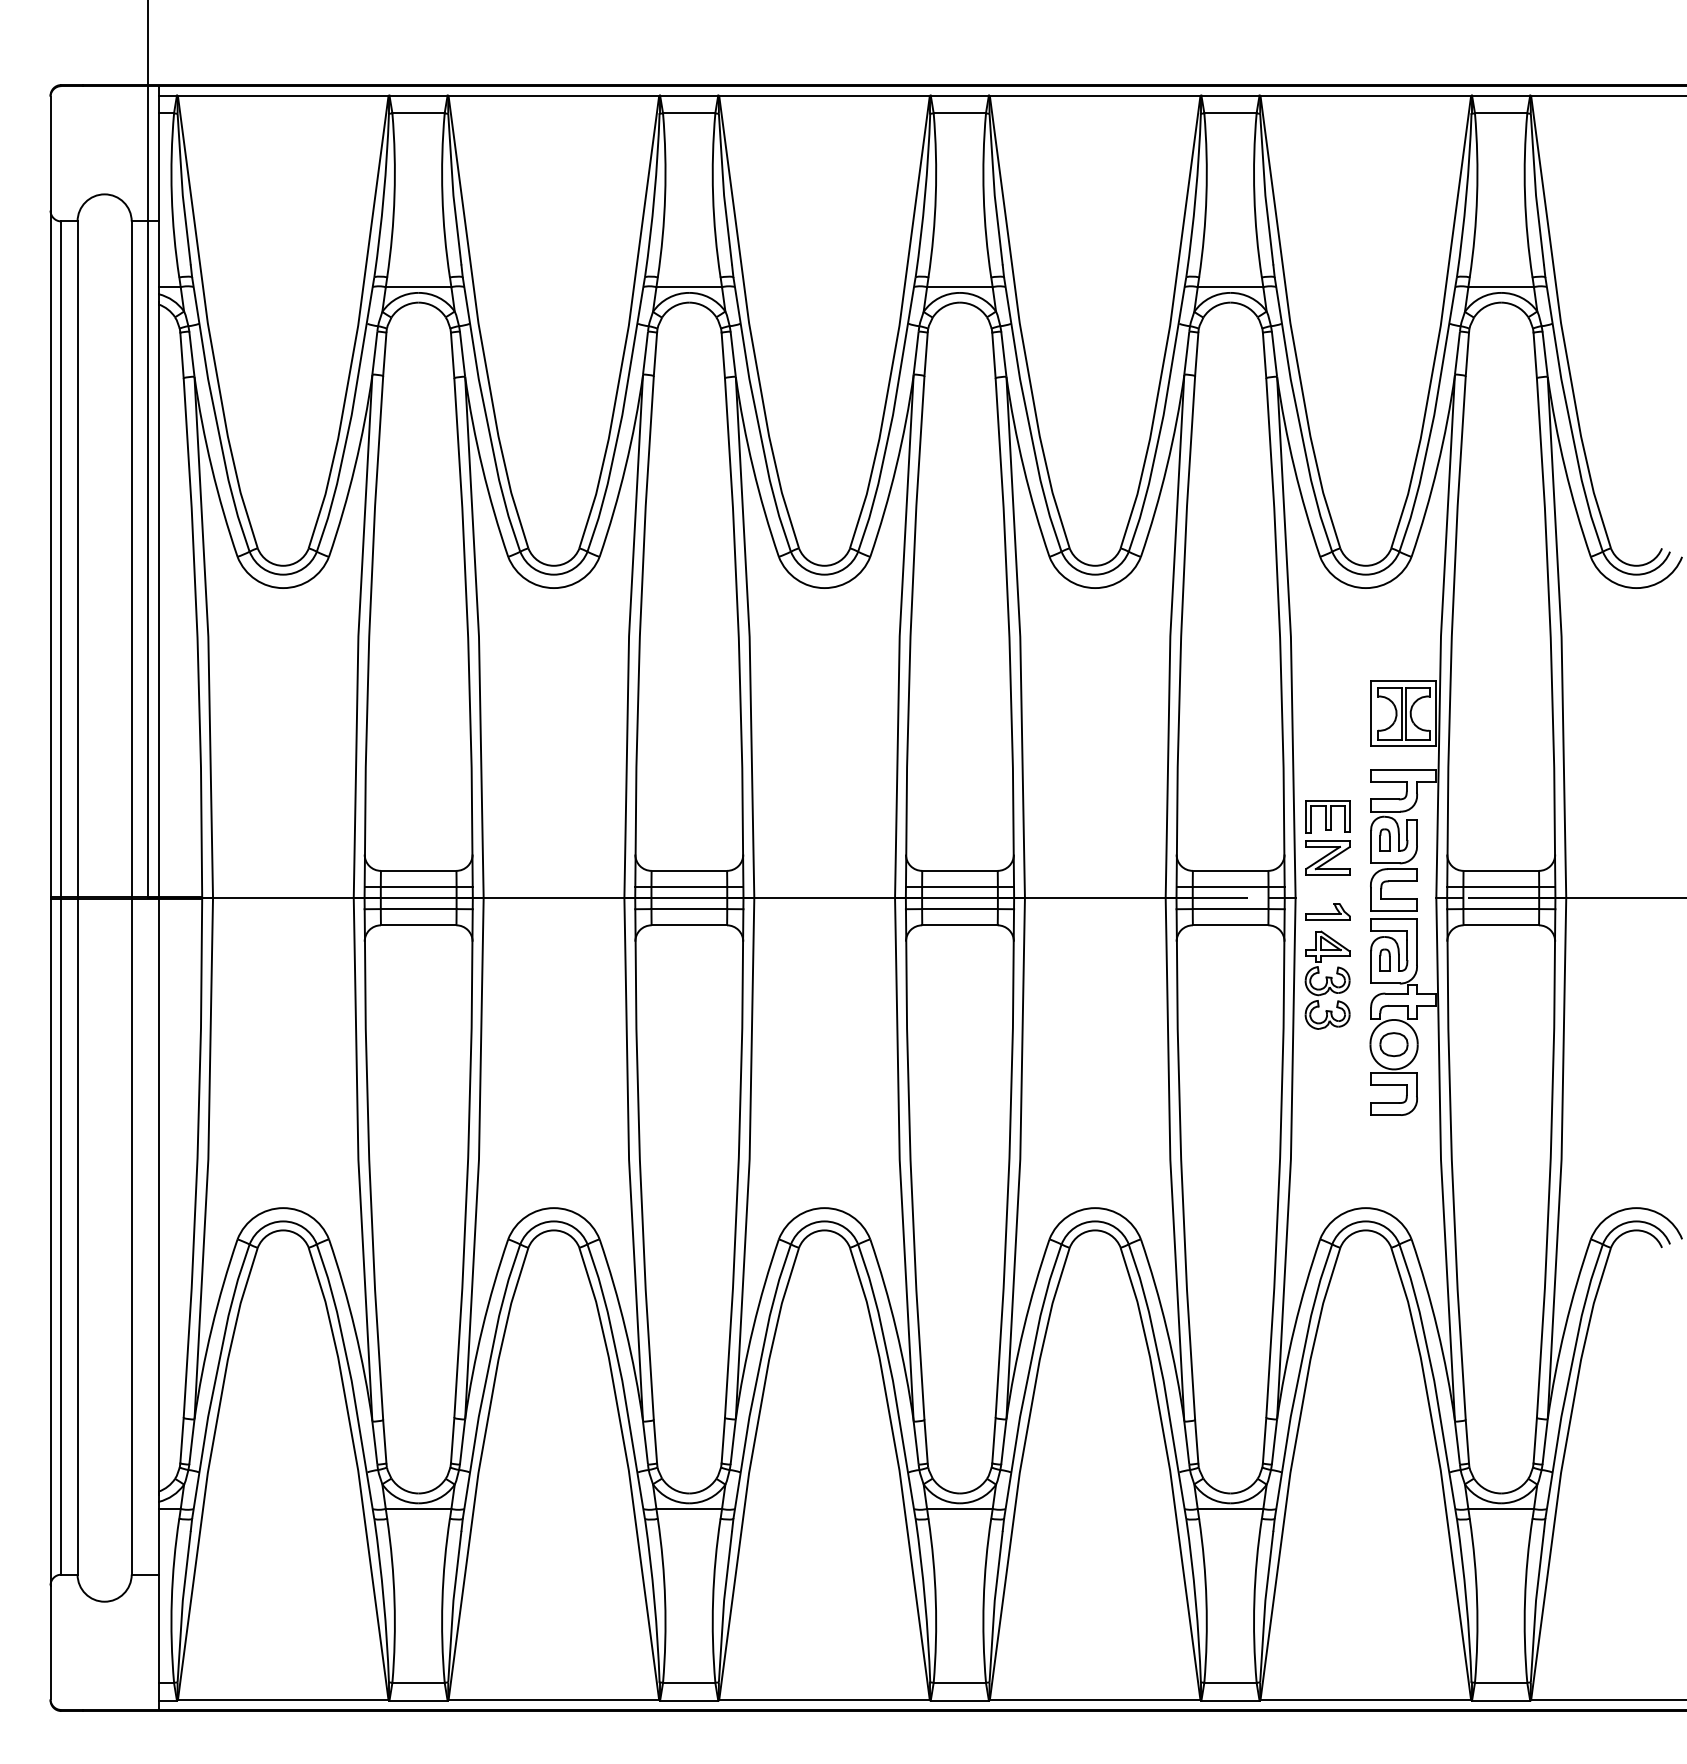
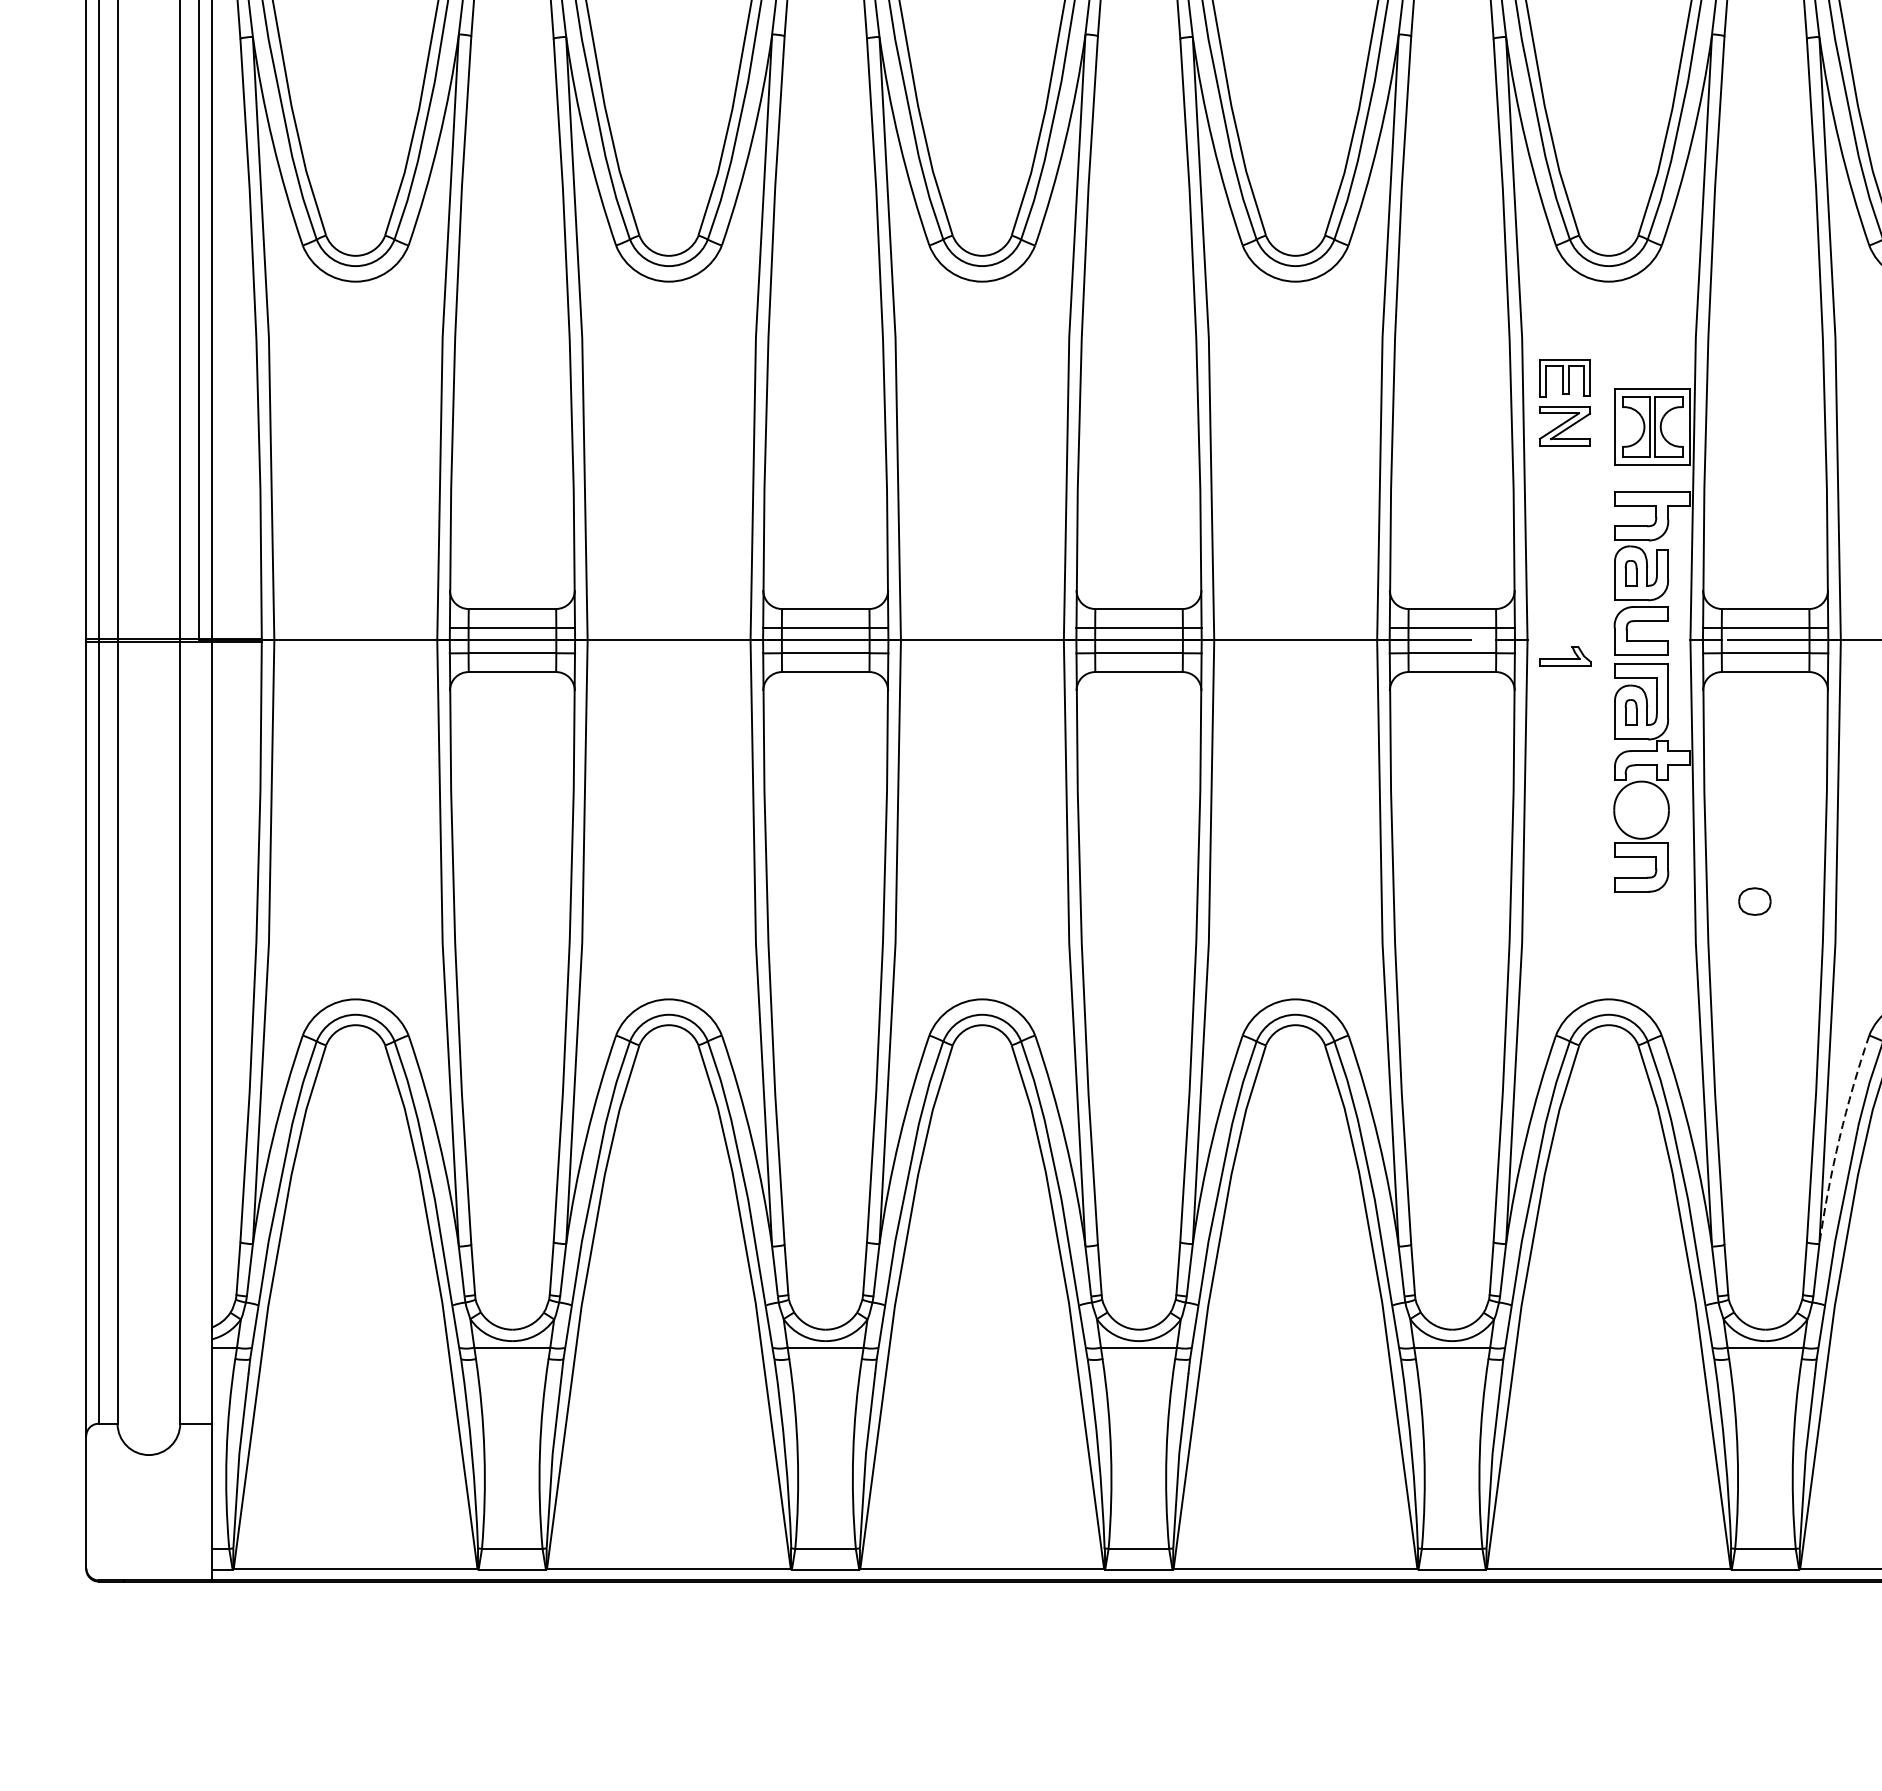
part: (1327, 837) -> (1564, 402), moved
part: (1327, 979) -> (1564, 734), removed
part: (1393, 1044) -> (1754, 901), moved
arc: (1565, 1328) -> (1839, 1138), solid -> dashed

